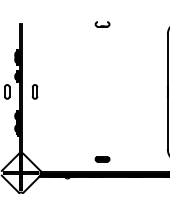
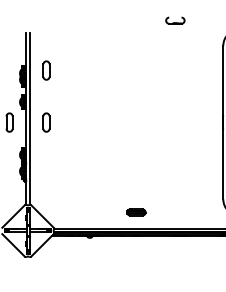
part: (102, 24) -> (175, 20), moved
part: (35, 52) -> (46, 70), added

